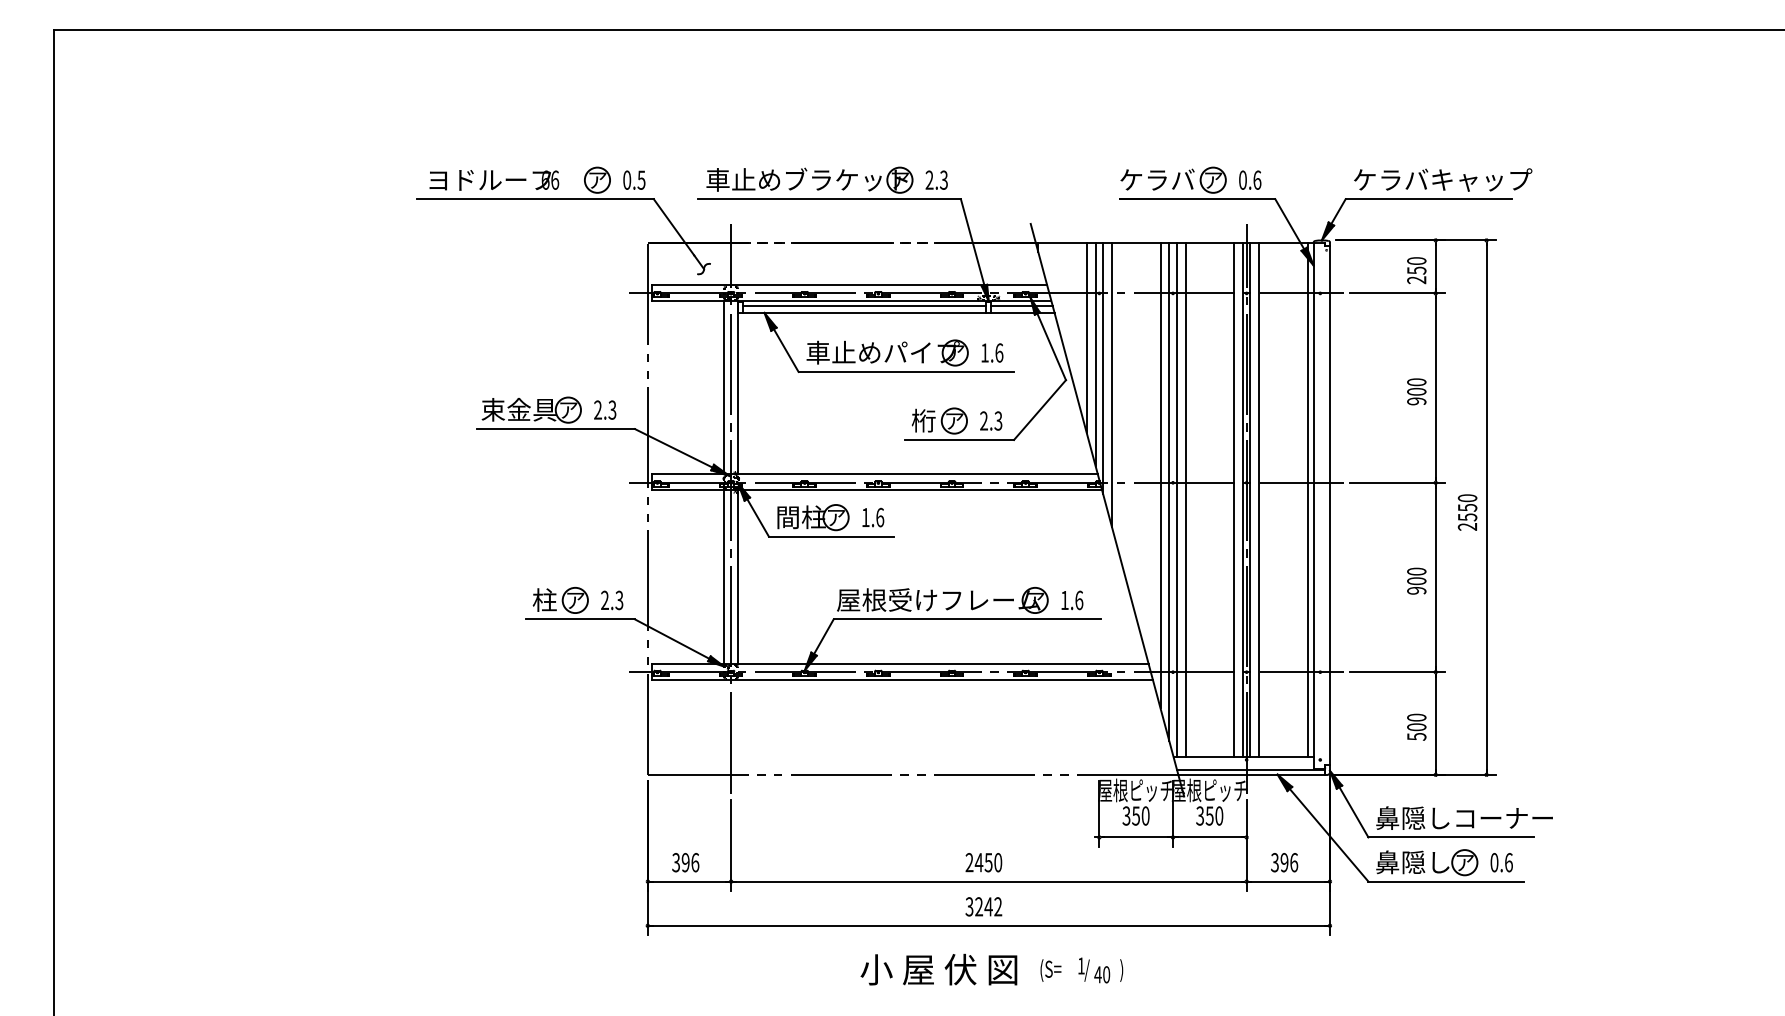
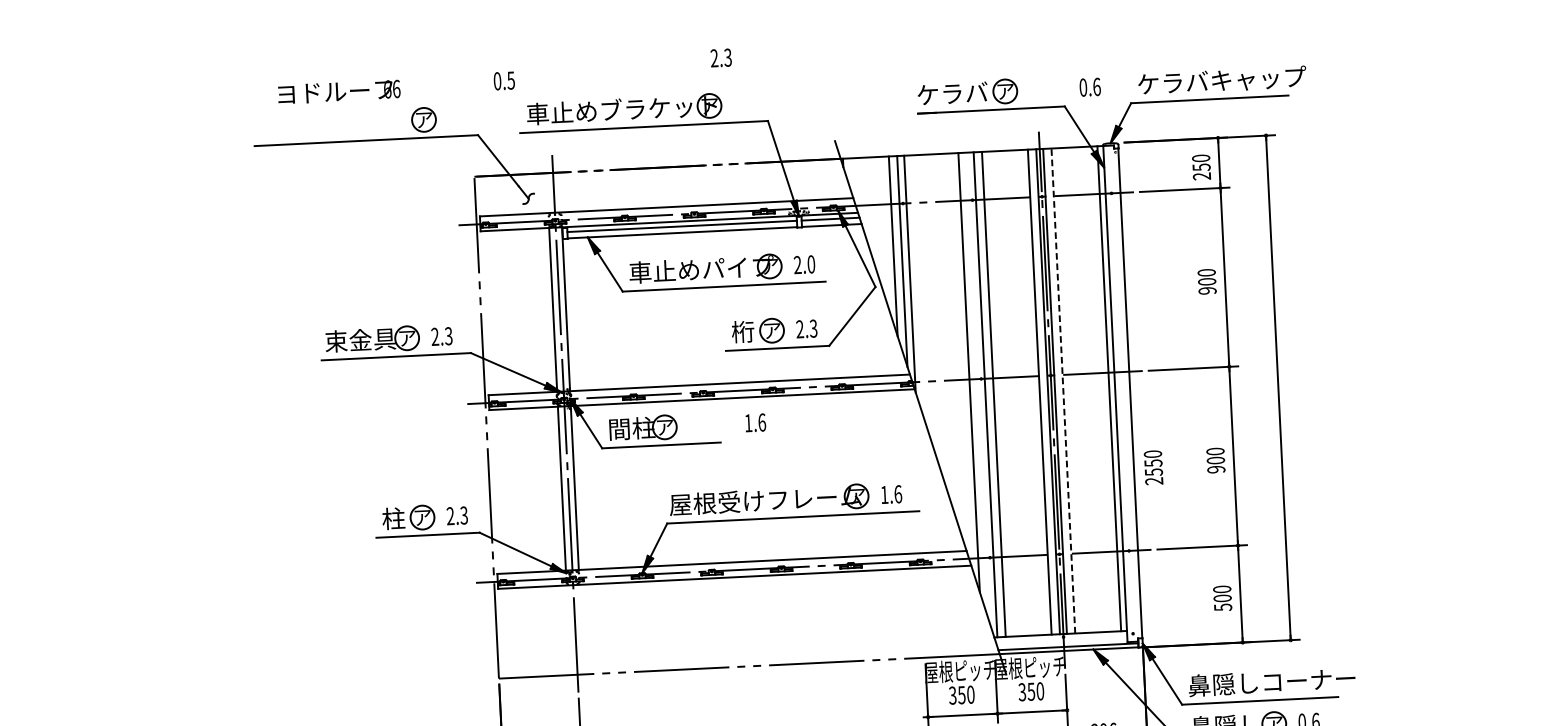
text: (634, 179) -> (504, 80), moved
text: (936, 179) -> (720, 57), moved
text: (1250, 179) -> (1090, 86), moved
text: (494, 180) -> (339, 92), moved
text: (992, 352) -> (804, 264), 1.6 -> 2.0
line: (1111, 384) -> (918, 288), removed
line: (1169, 491) -> (978, 387), removed
line: (1259, 499) -> (1063, 390), solid -> dashed
text: (1467, 512) -> (1153, 467), moved
text: (873, 517) -> (755, 422), moved

